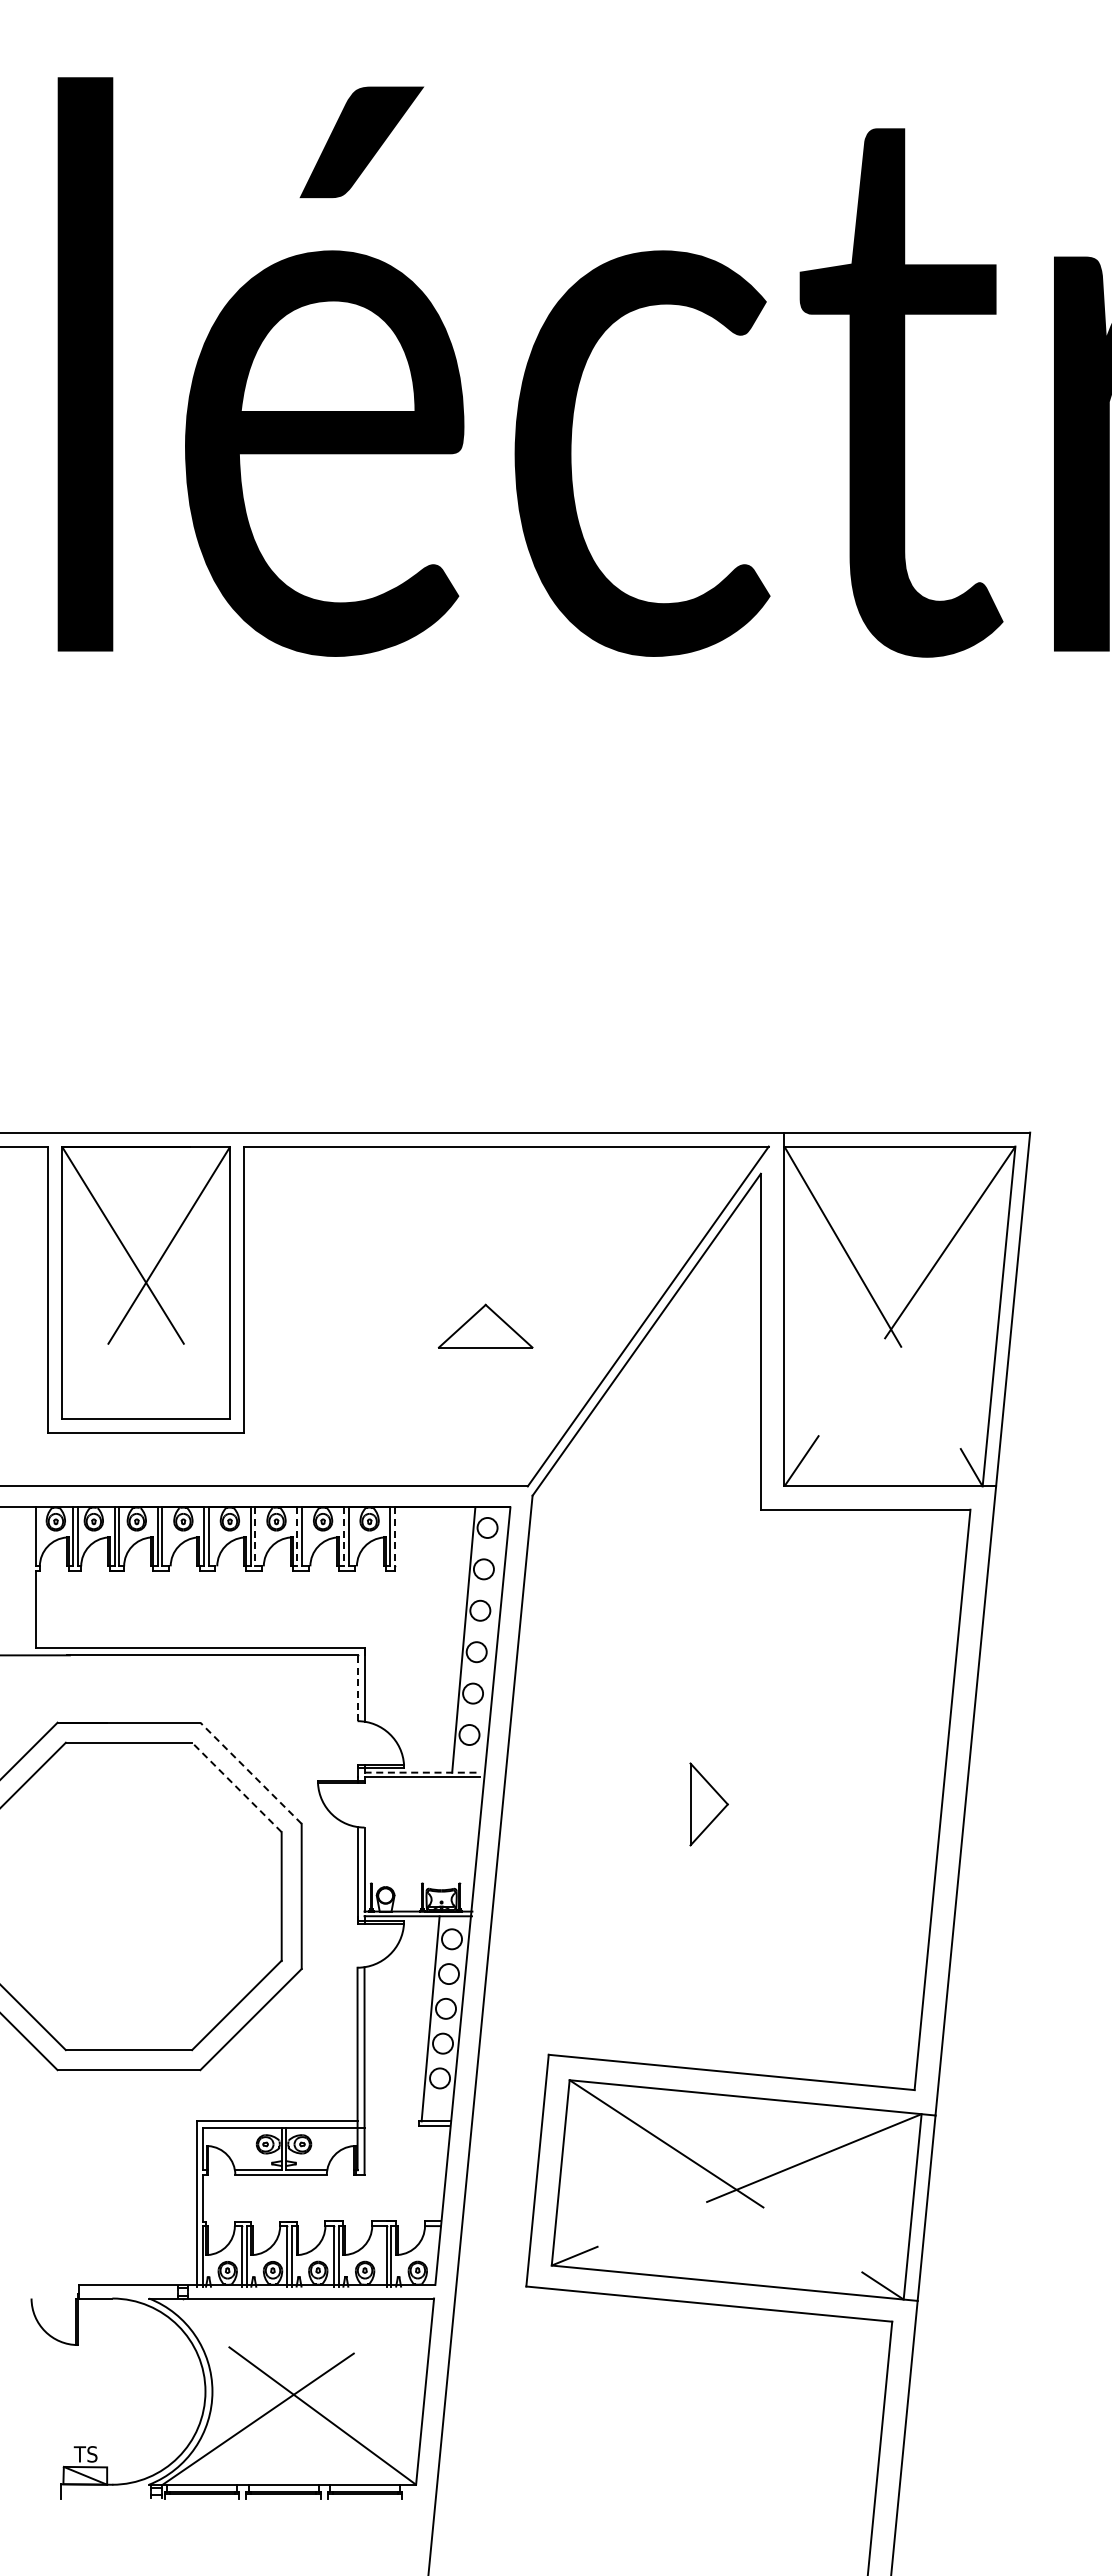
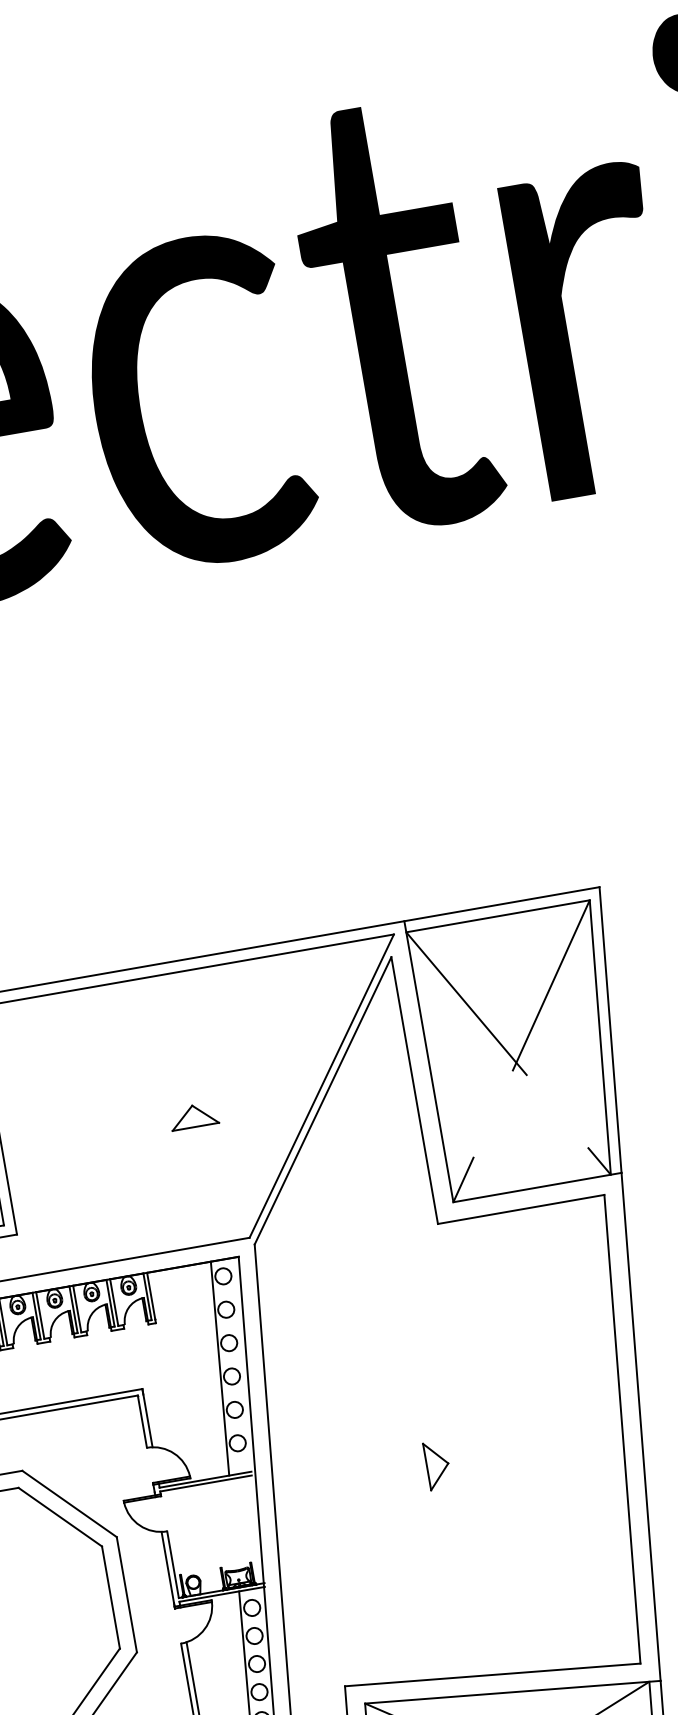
part: (485, 1325) -> (193, 1115), size x0.62
line: (255, 1537) -> (40, 1316), dashed -> solid
line: (297, 1537) -> (73, 1310), dashed -> solid
line: (343, 1537) -> (110, 1303), dashed -> solid
line: (395, 1537) -> (151, 1296), dashed -> solid
line: (357, 1688) -> (142, 1421), dashed -> solid
line: (422, 1772) -> (205, 1479), dashed -> solid
line: (251, 1773) -> (69, 1504), dashed -> solid
line: (236, 1787) -> (59, 1517), dashed -> solid
part: (708, 1804) -> (437, 1465), size x0.71

